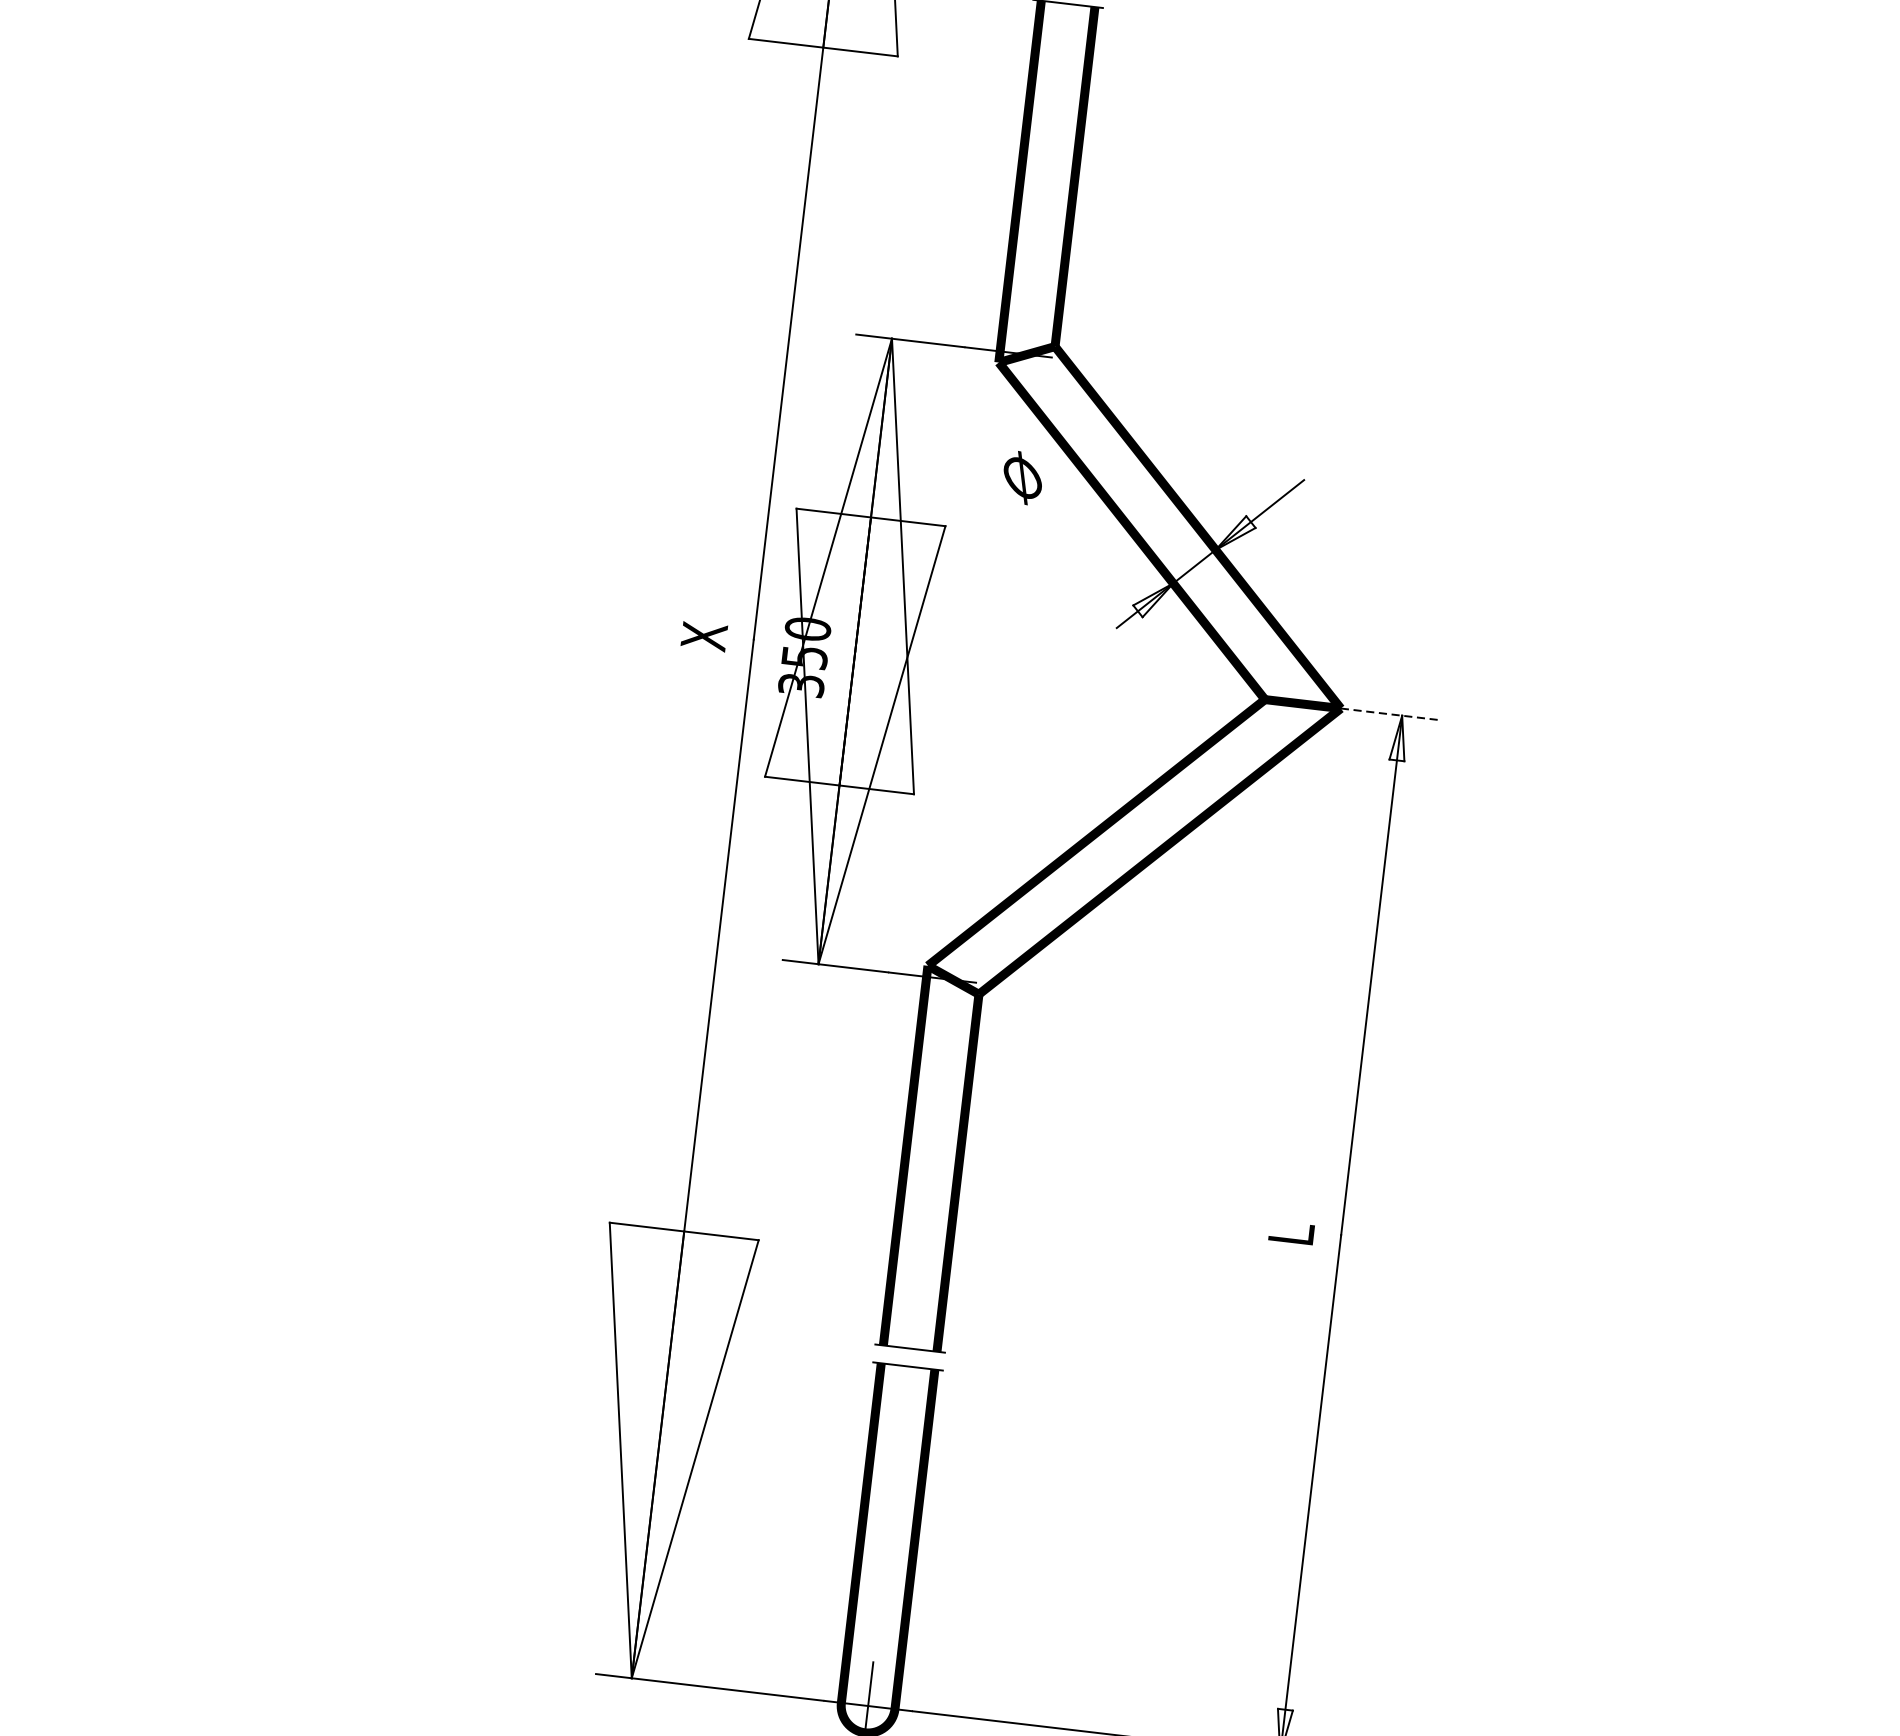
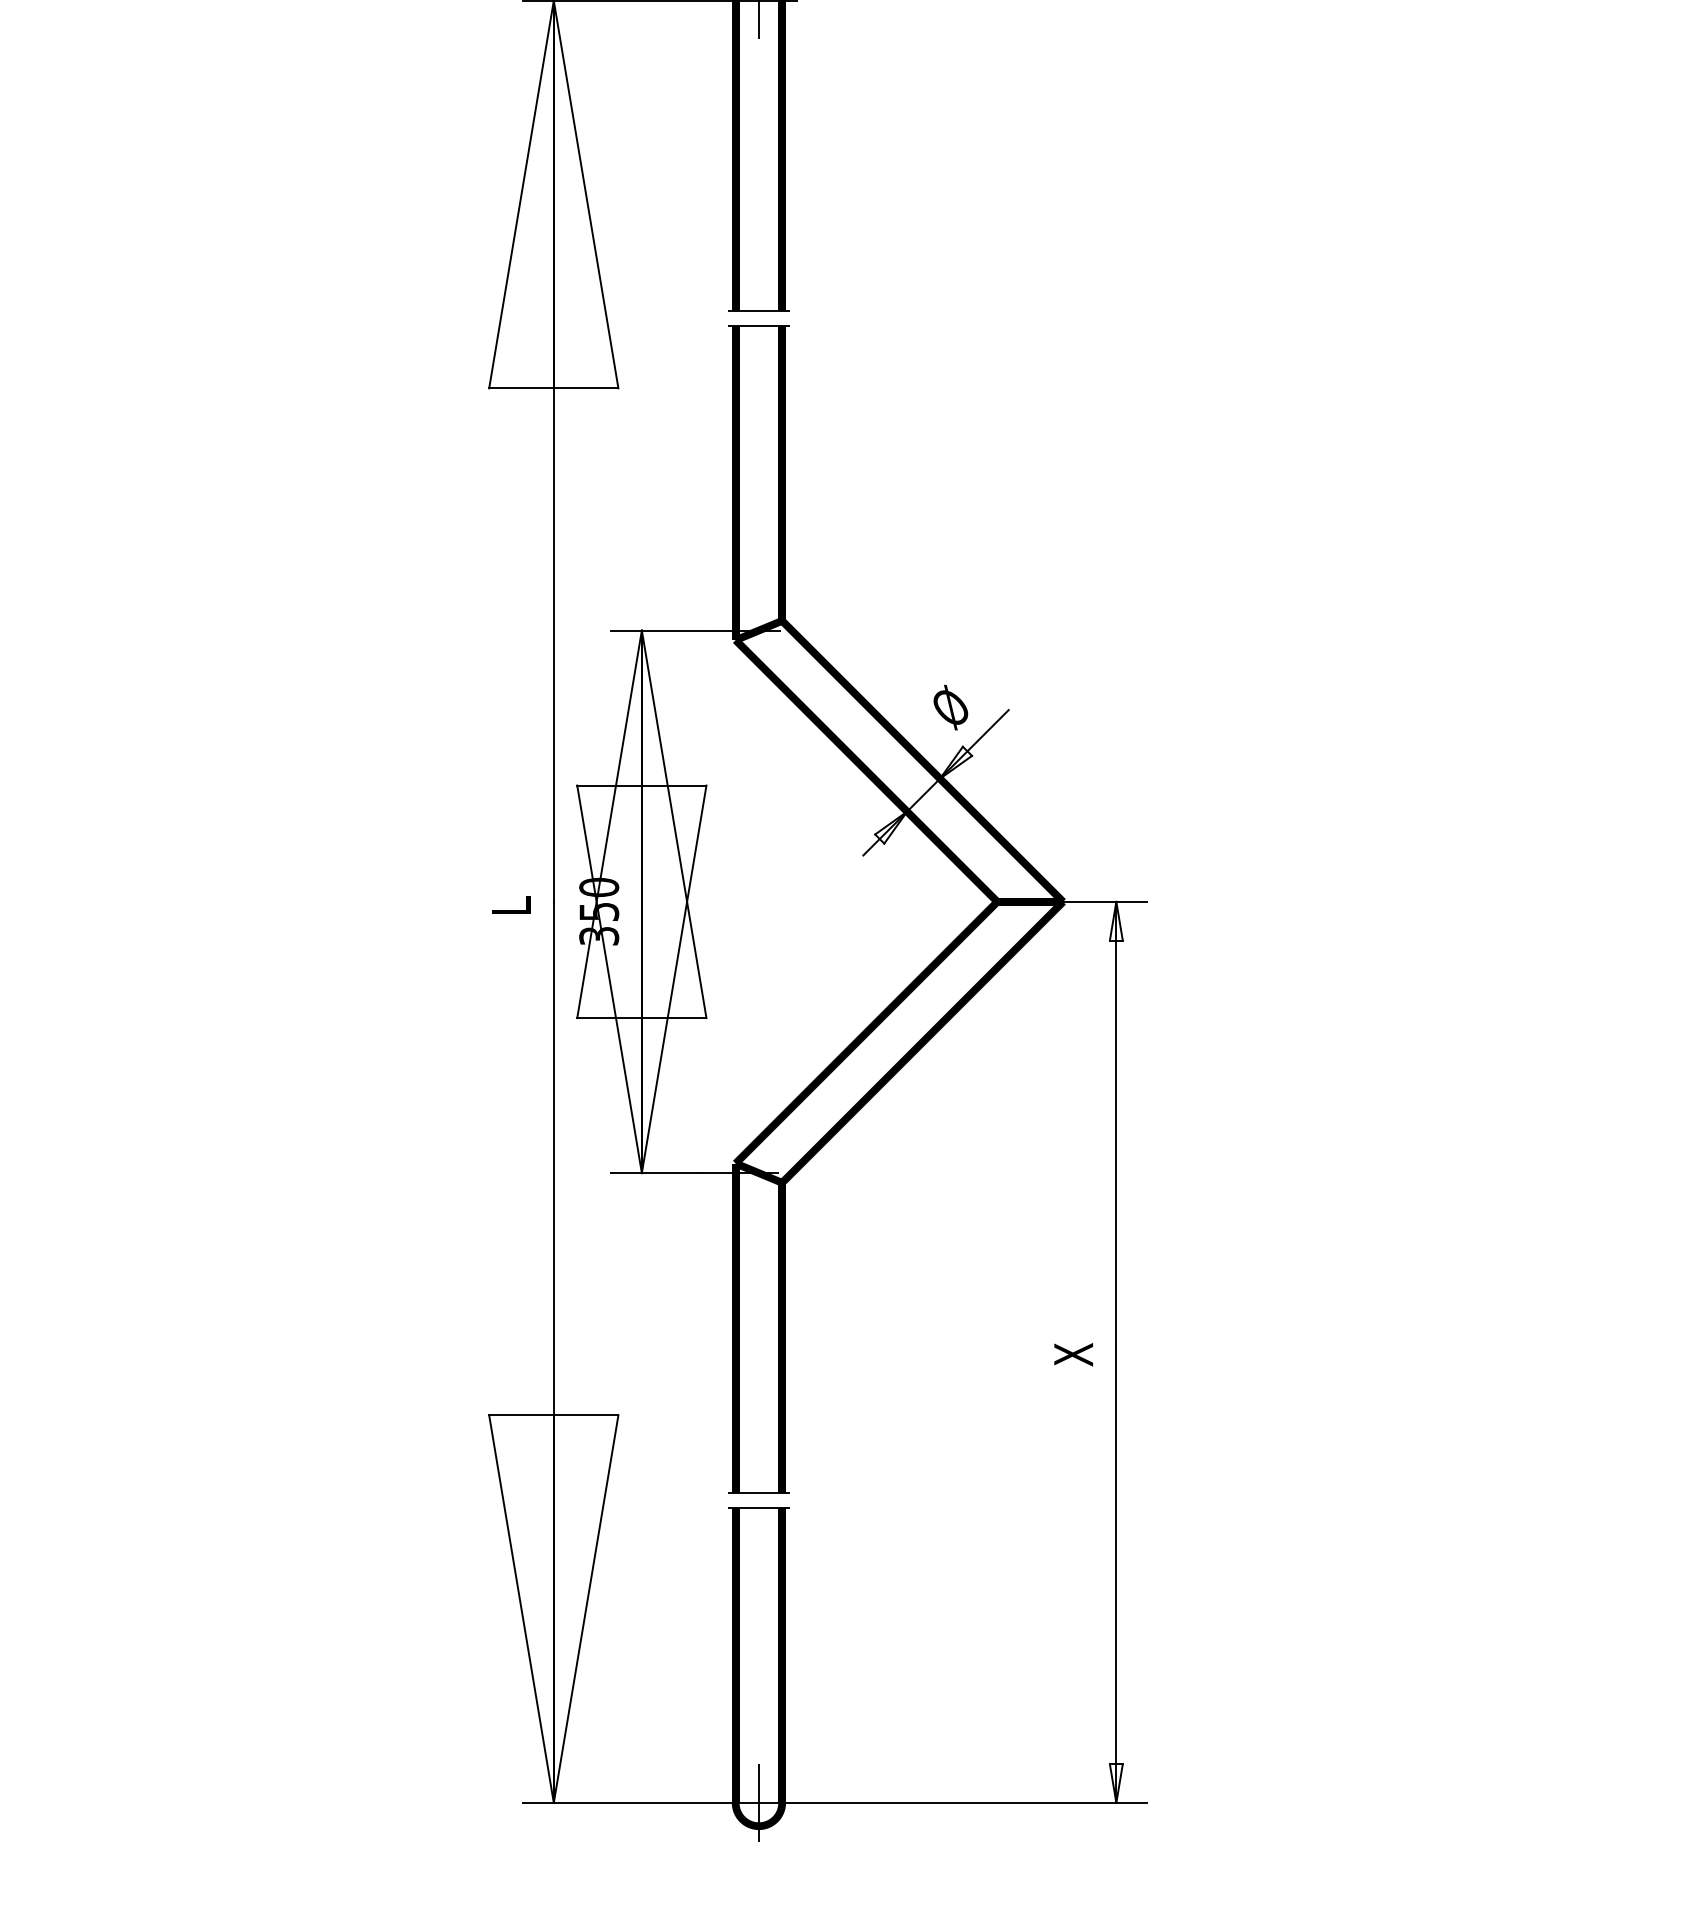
text: (1022, 477) -> (950, 707), moved
text: (703, 635) -> (510, 903), X -> L
line: (1389, 713) -> (1105, 901), dashed -> solid
text: (1291, 1231) -> (1073, 1354), L -> X

